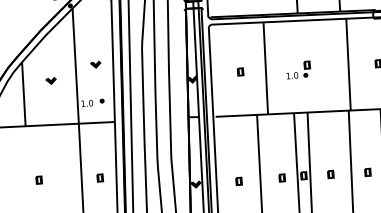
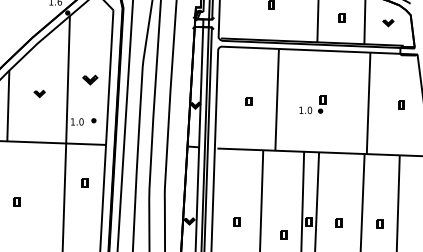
part: (96, 65) -> (90, 80), size x1.4
part: (99, 177) -> (84, 182), moved
part: (281, 177) -> (283, 234), moved

